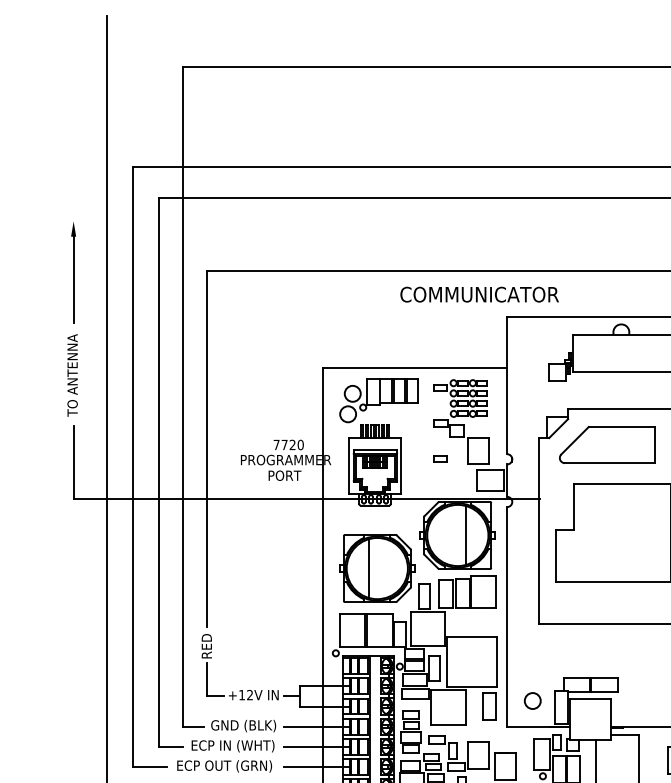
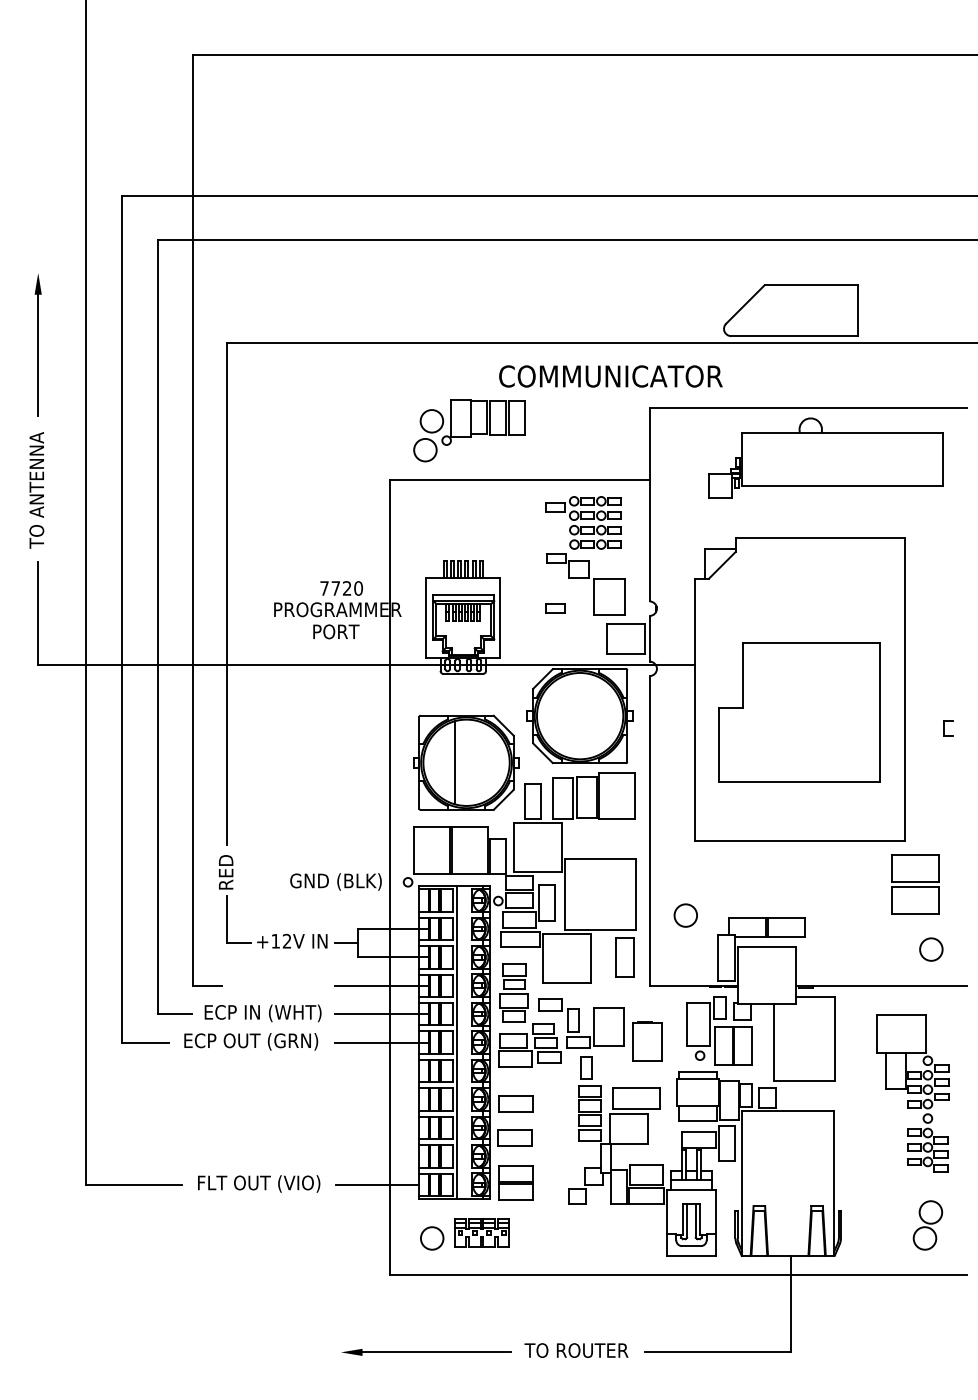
part: (379, 400) -> (469, 430), moved
part: (606, 445) -> (790, 310), moved
line: (465, 535) -> (591, 715), removed
circle: (532, 700) -> (685, 915), moved
text: (243, 725) -> (335, 881), moved

